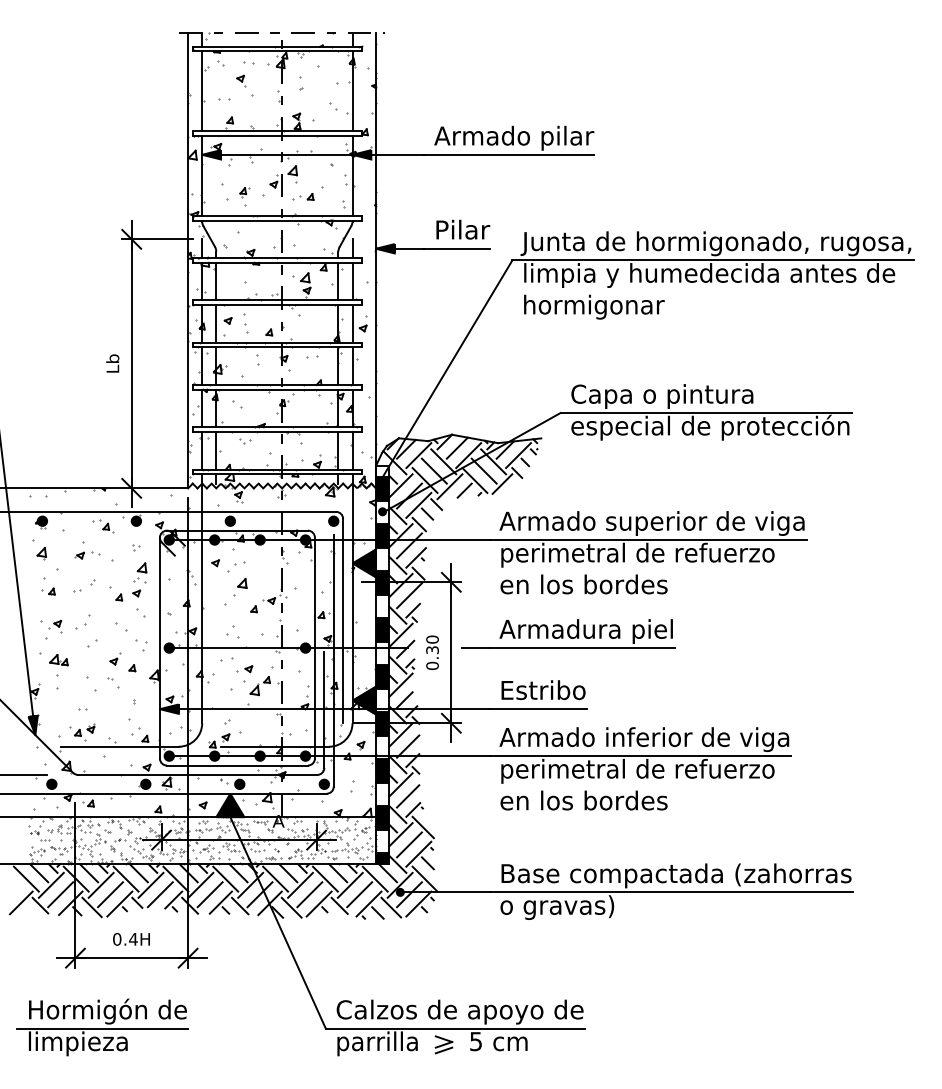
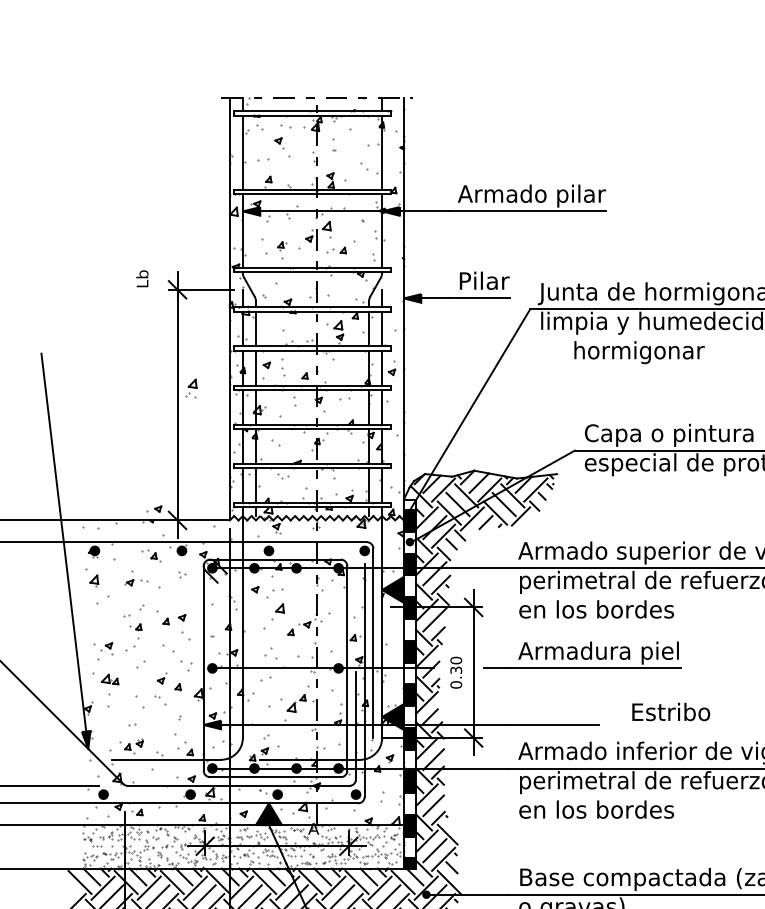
text: (594, 306) -> (639, 351), moved
text: (112, 363) -> (142, 278), moved
part: (140, 572) -> (191, 388), moved
part: (48, 591) -> (135, 627), moved
part: (244, 669) -> (154, 509), moved
text: (543, 690) -> (671, 712), moved

